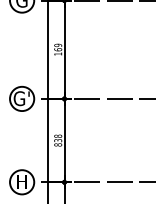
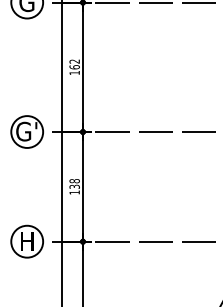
text: (58, 45) -> (74, 61), 169 -> 162
text: (58, 144) -> (74, 192), 838 -> 138

